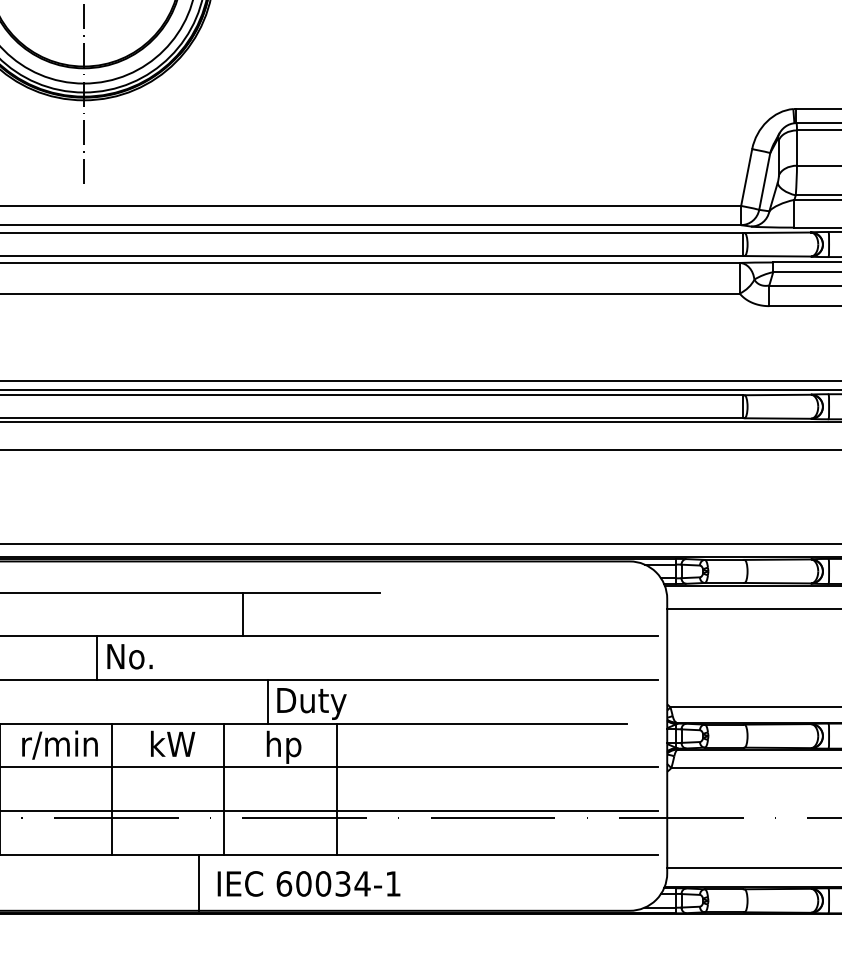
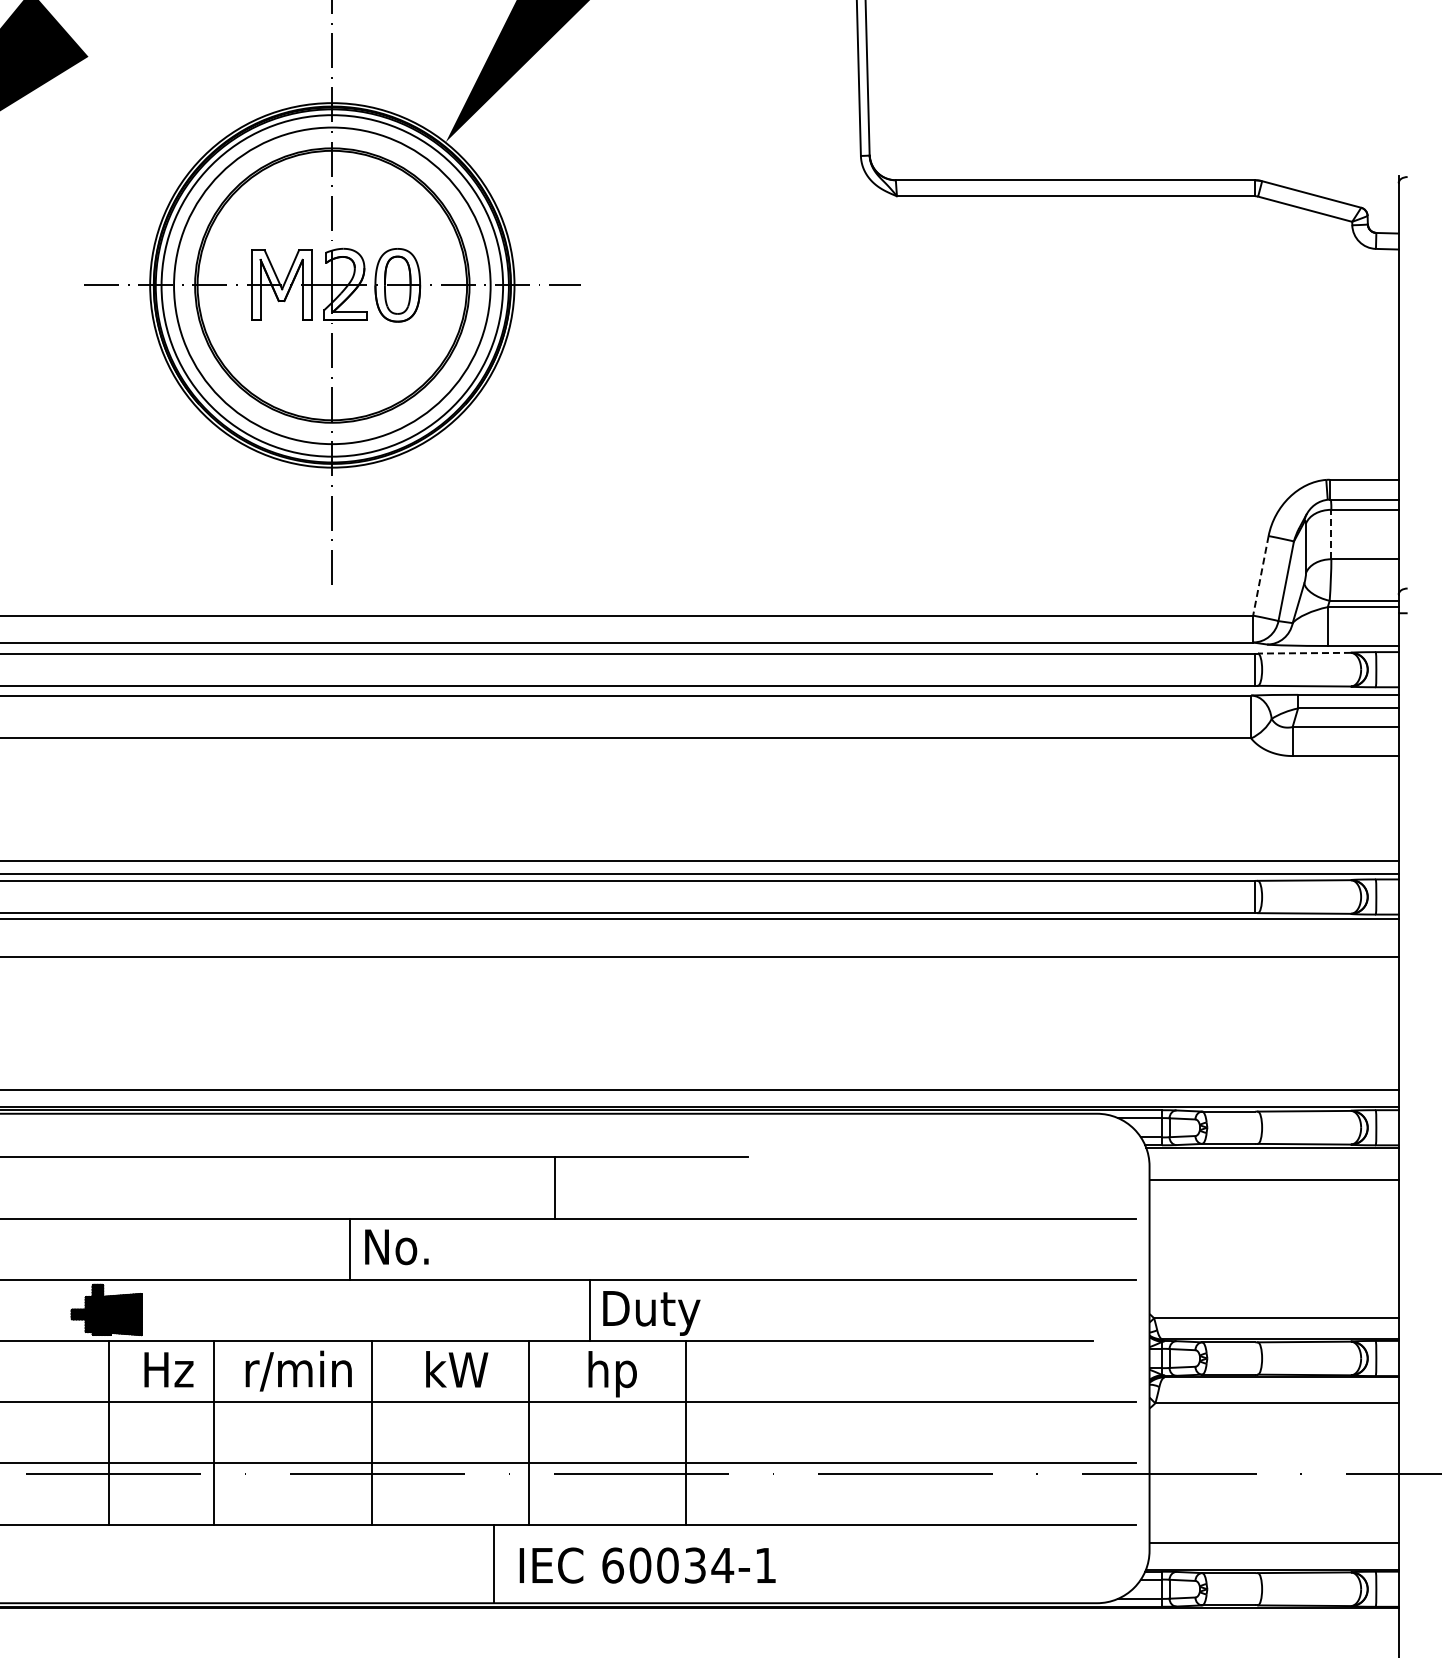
line: (797, 148) -> (1331, 534), solid -> dashed
line: (746, 177) -> (1260, 575), solid -> dashed
line: (777, 232) -> (1303, 653), solid -> dashed

